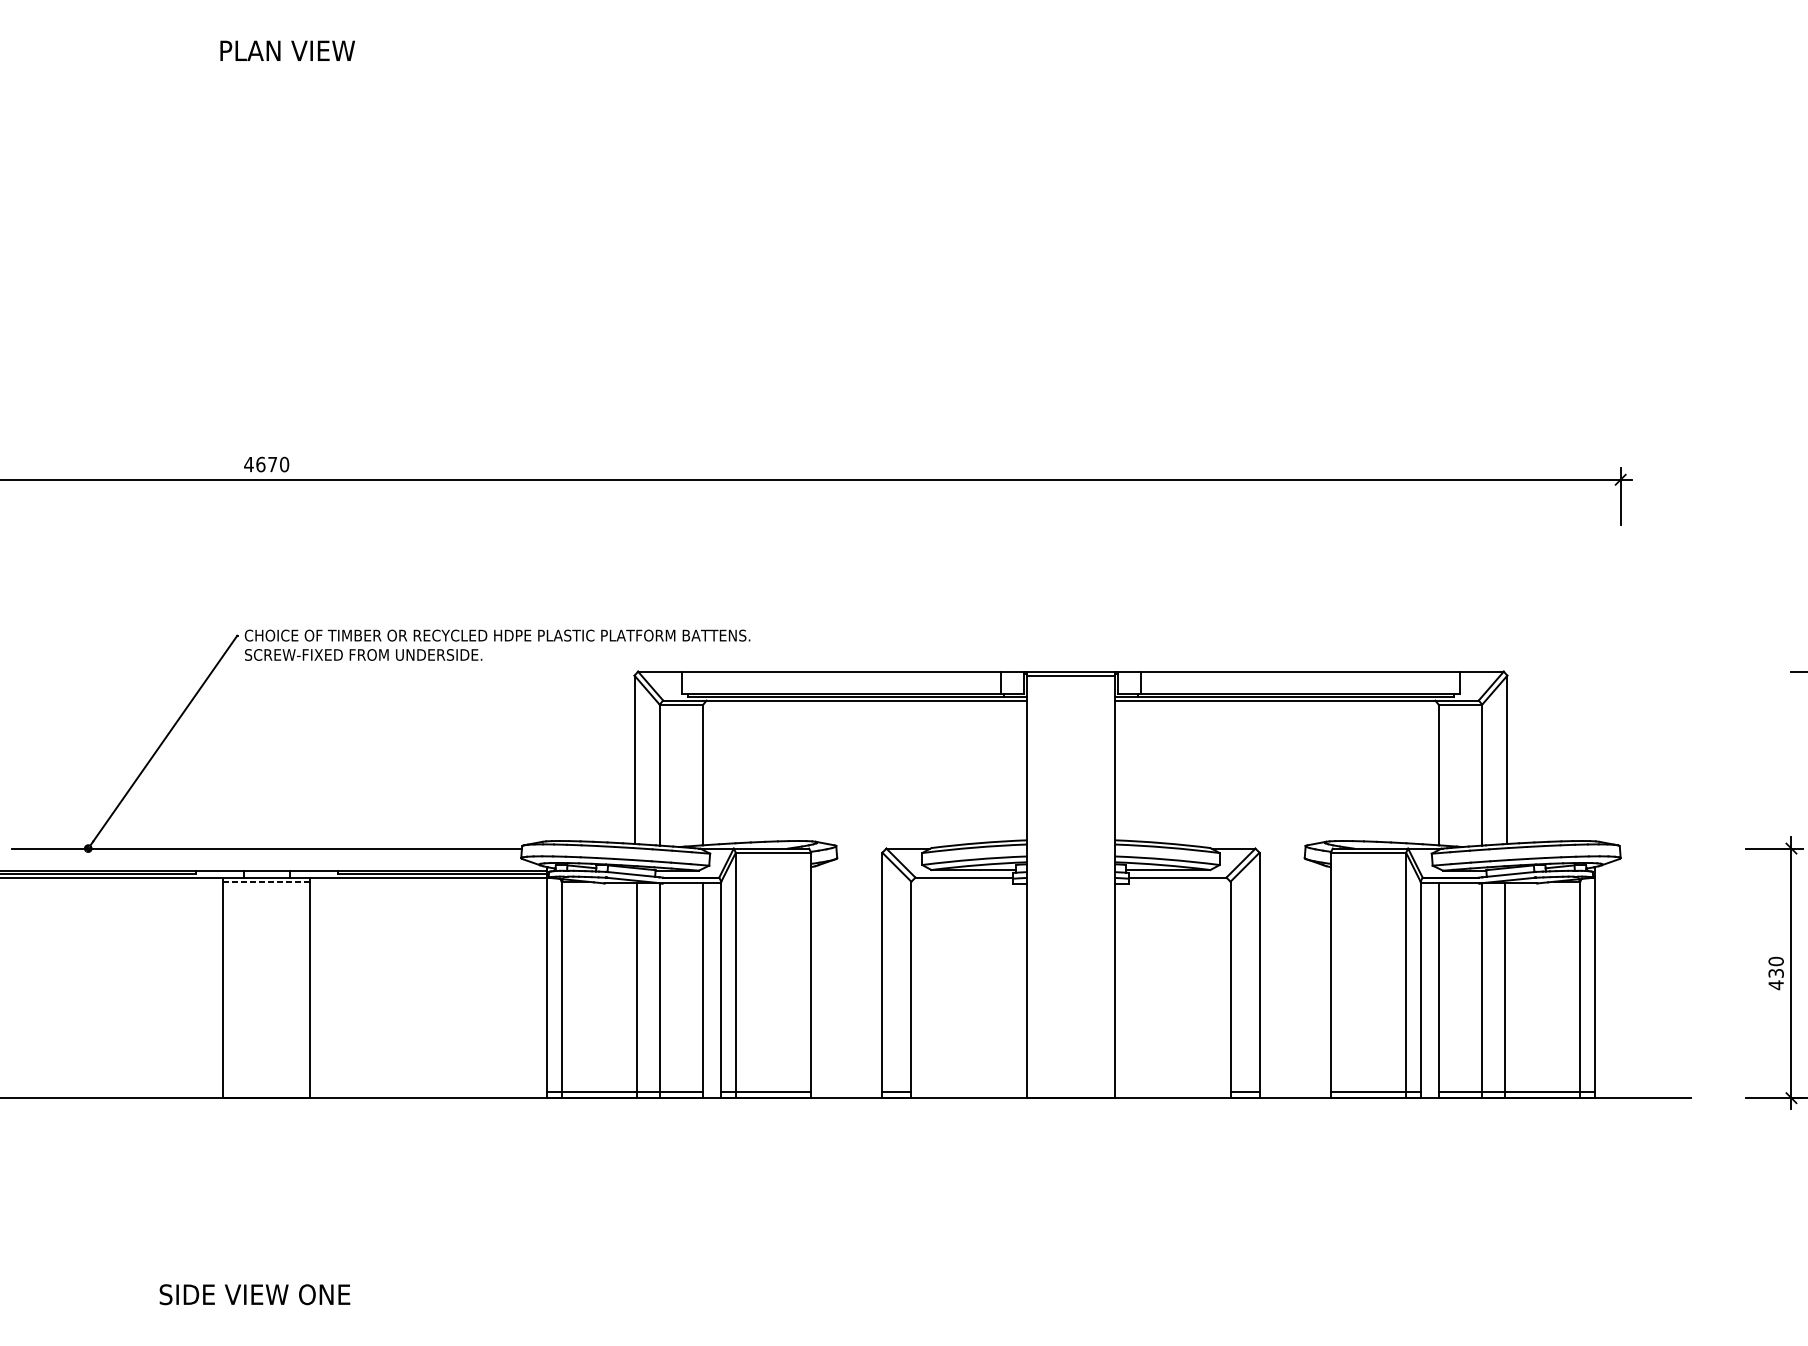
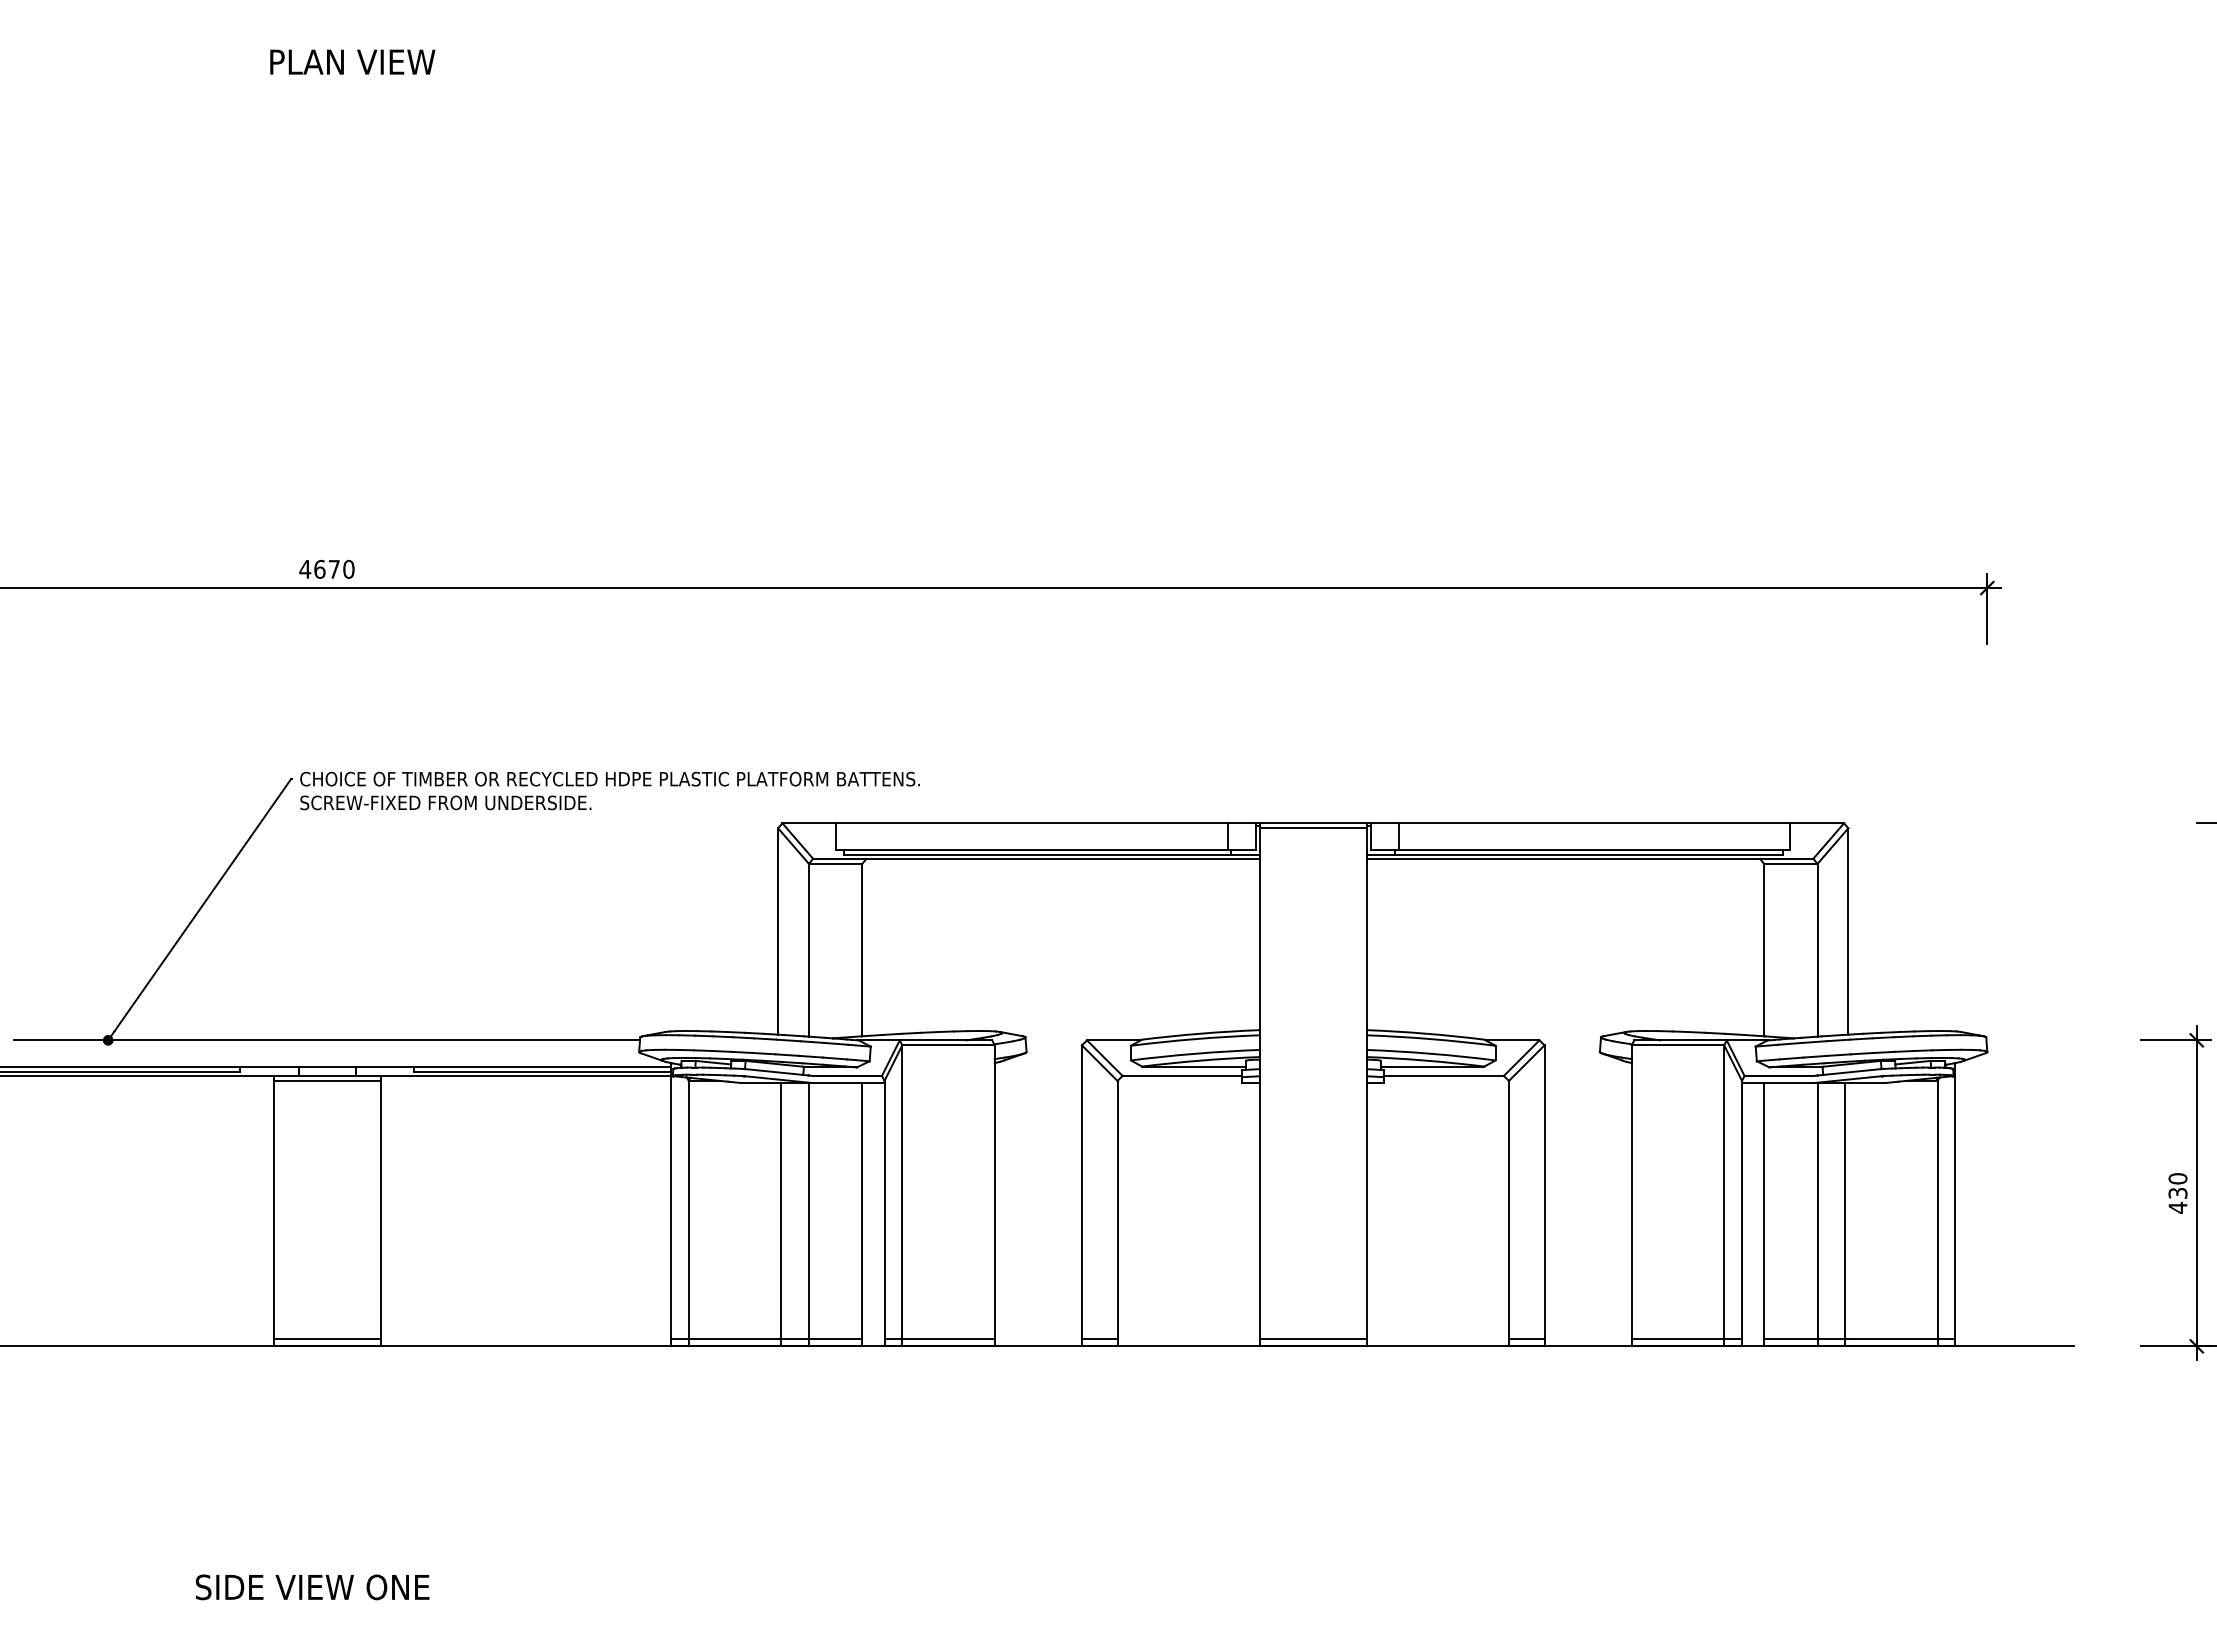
line: (267, 881) -> (327, 1080), dashed -> solid
line: (266, 1092) -> (326, 1339), added
line: (1070, 1092) -> (1312, 1339), added

